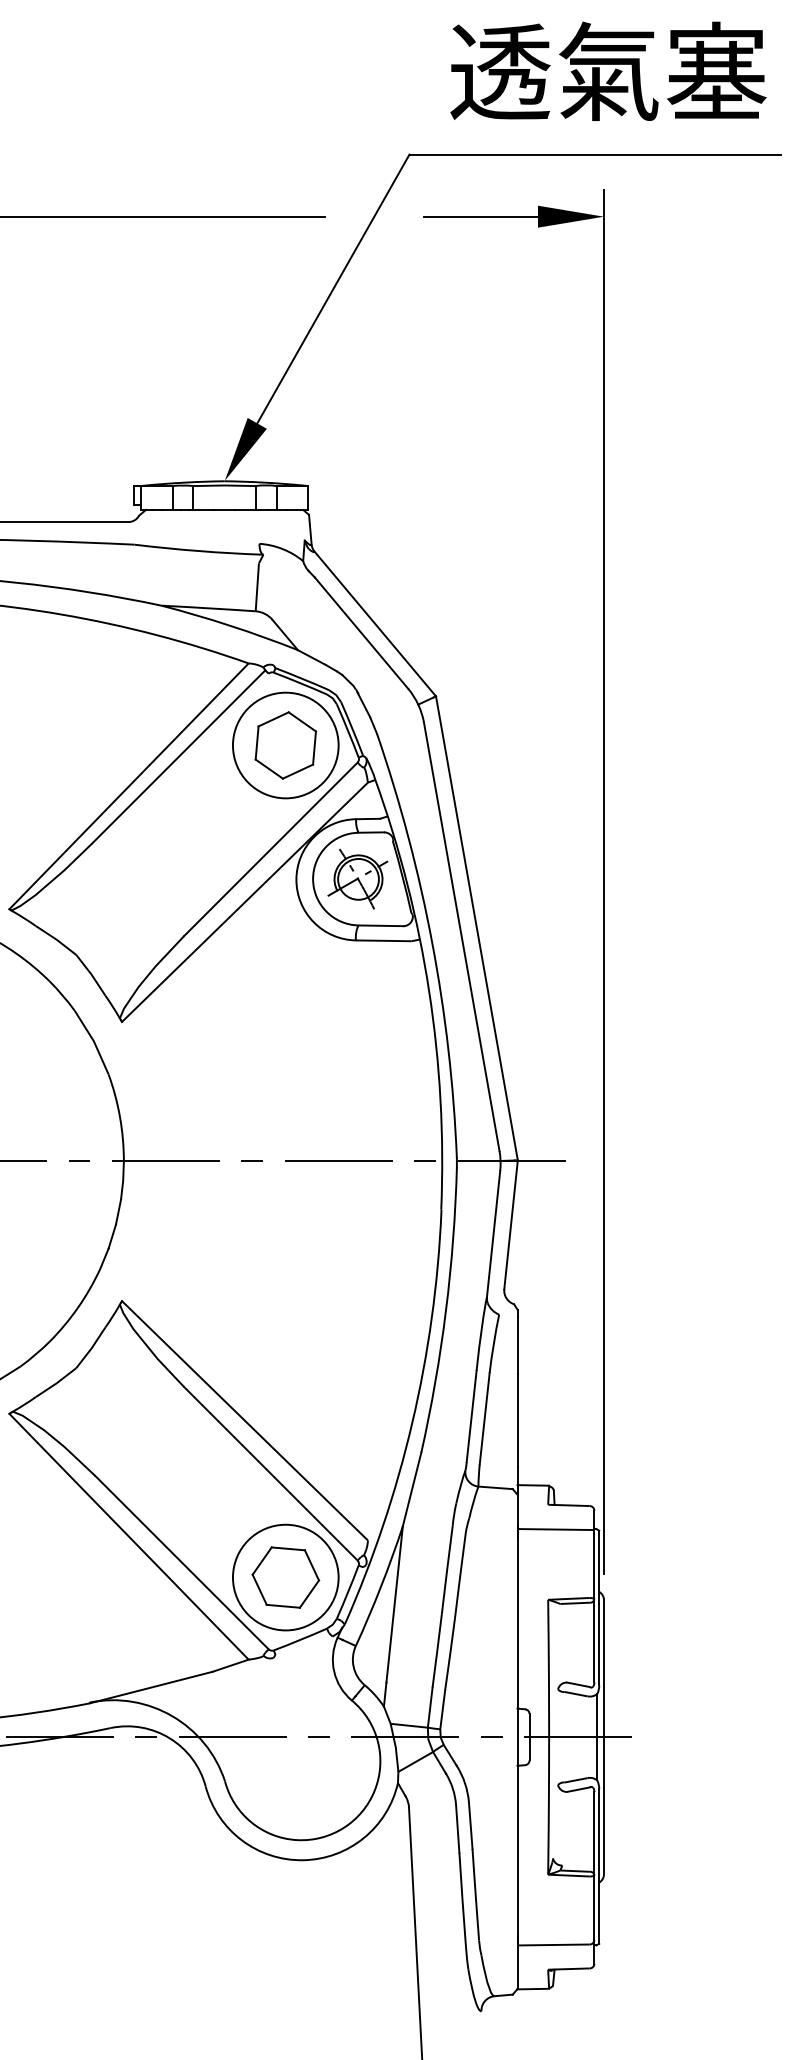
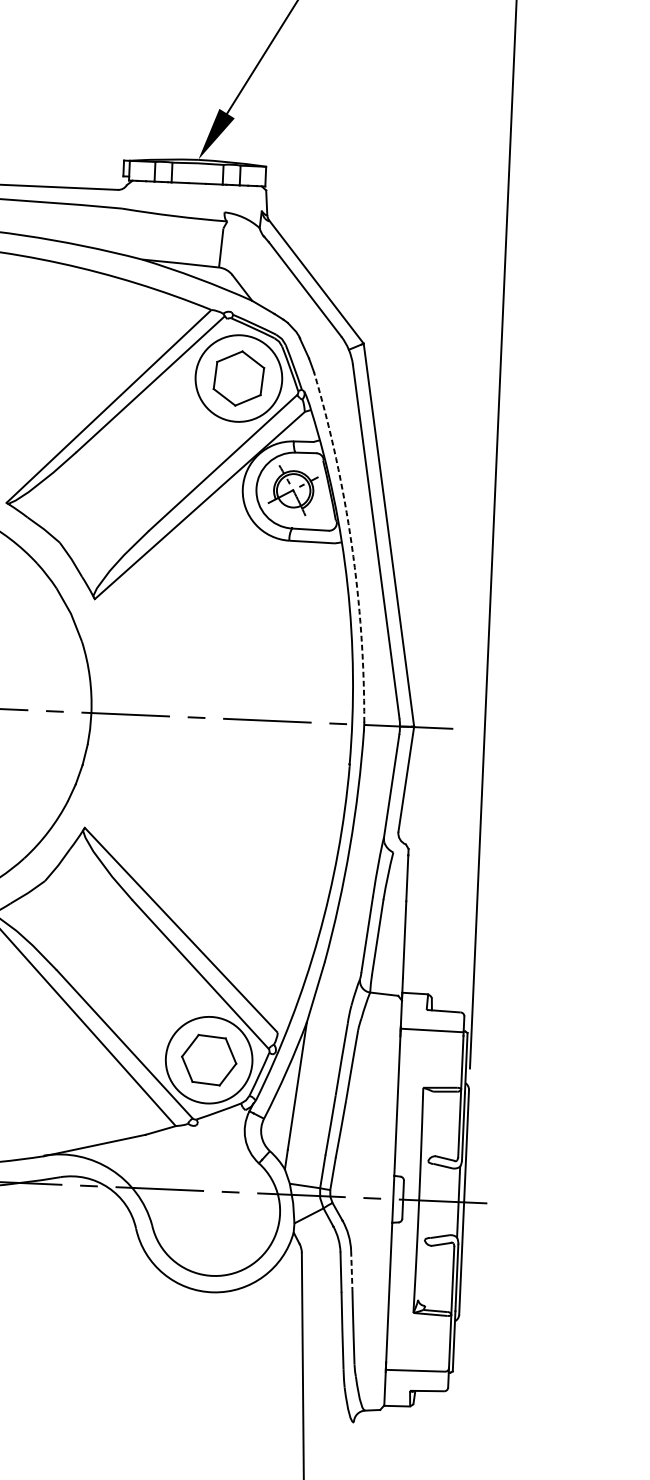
arc: (432, 943) -> (352, 545), solid -> dashed
line: (470, 1826) -> (351, 1270), solid -> dashed

